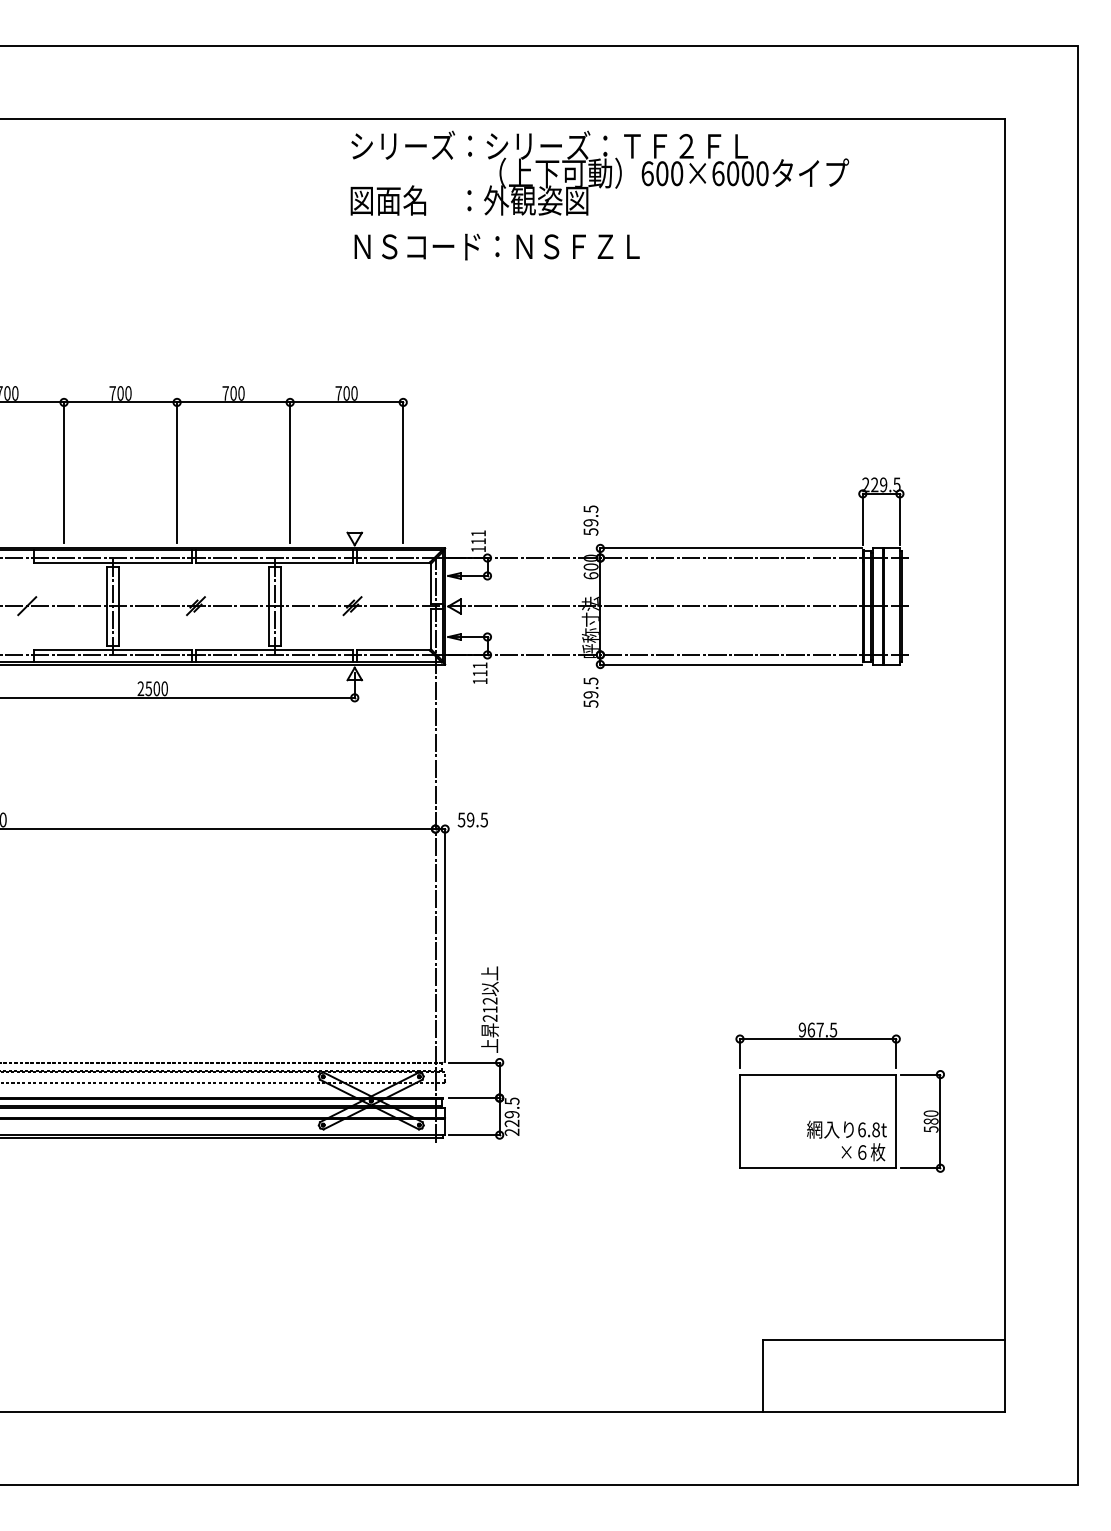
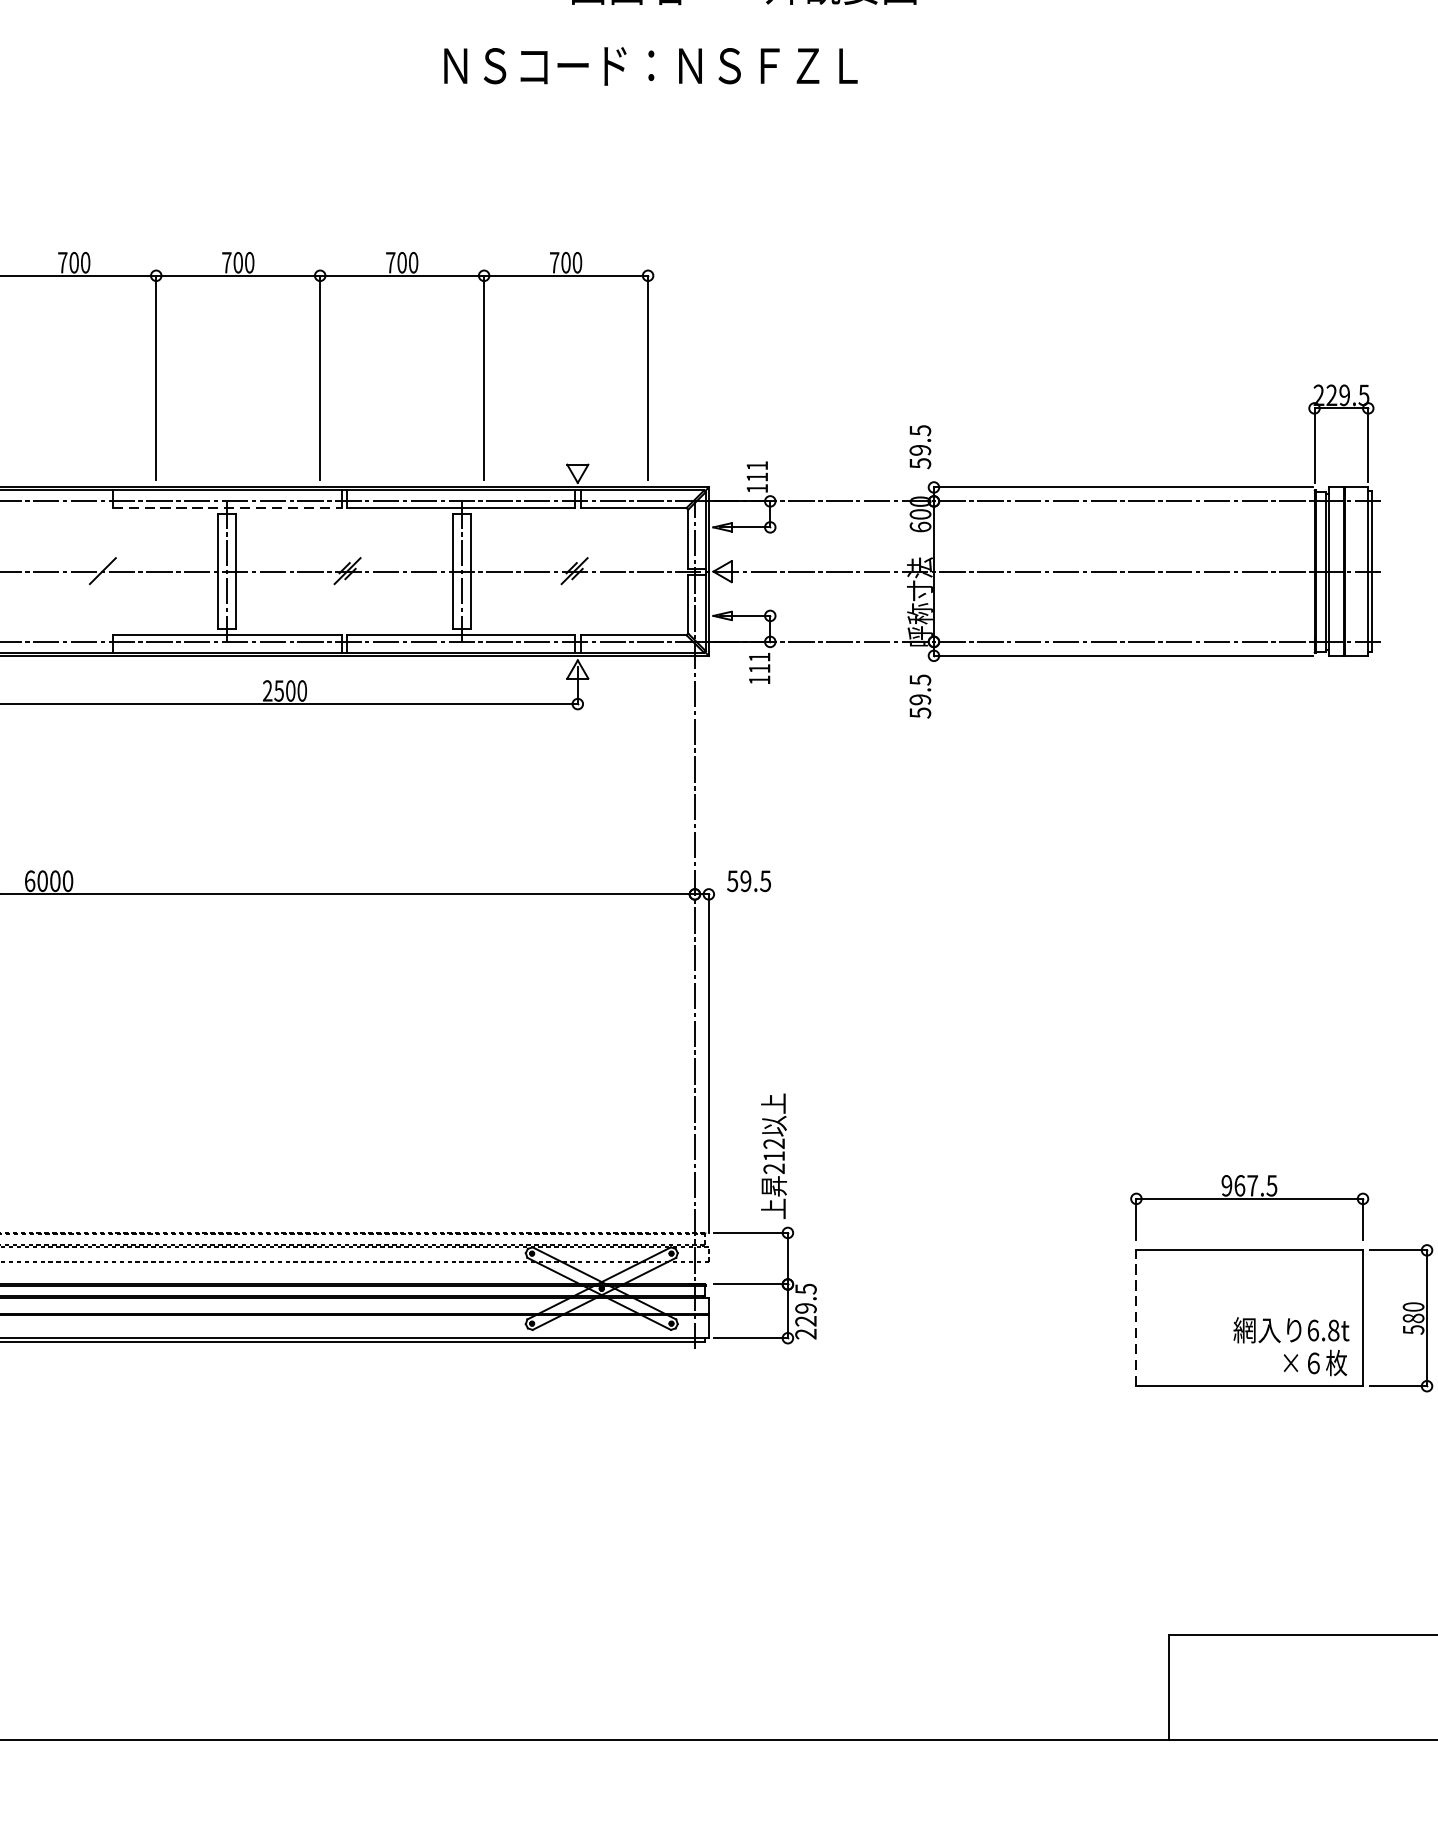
text: (496, 246) -> (649, 65), moved
line: (112, 562) -> (226, 507), solid -> dashed
line: (740, 1121) -> (1137, 1318), solid -> dashed

